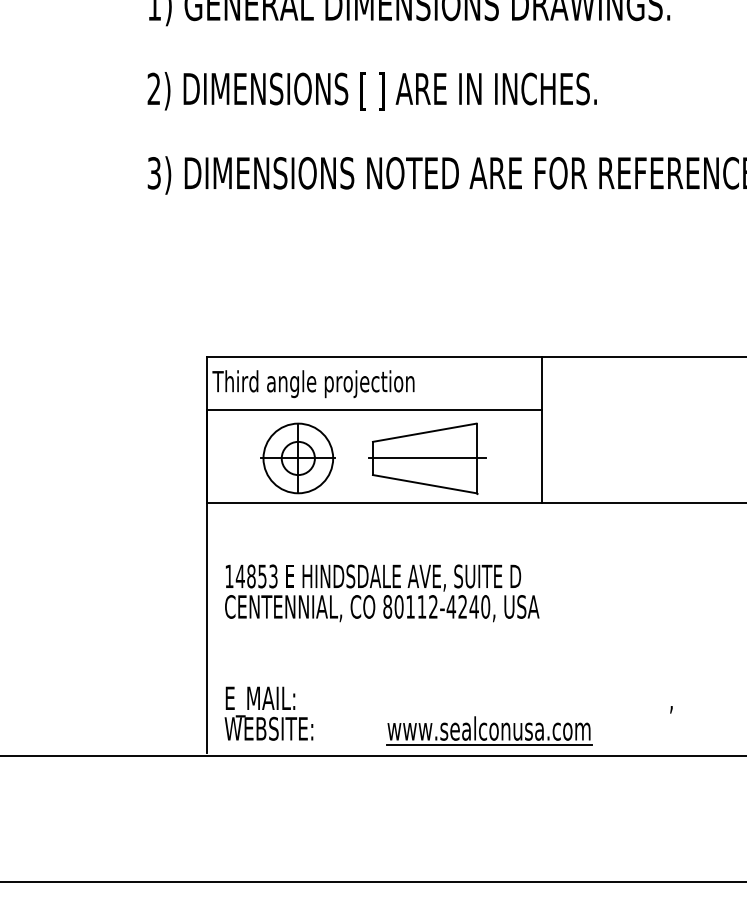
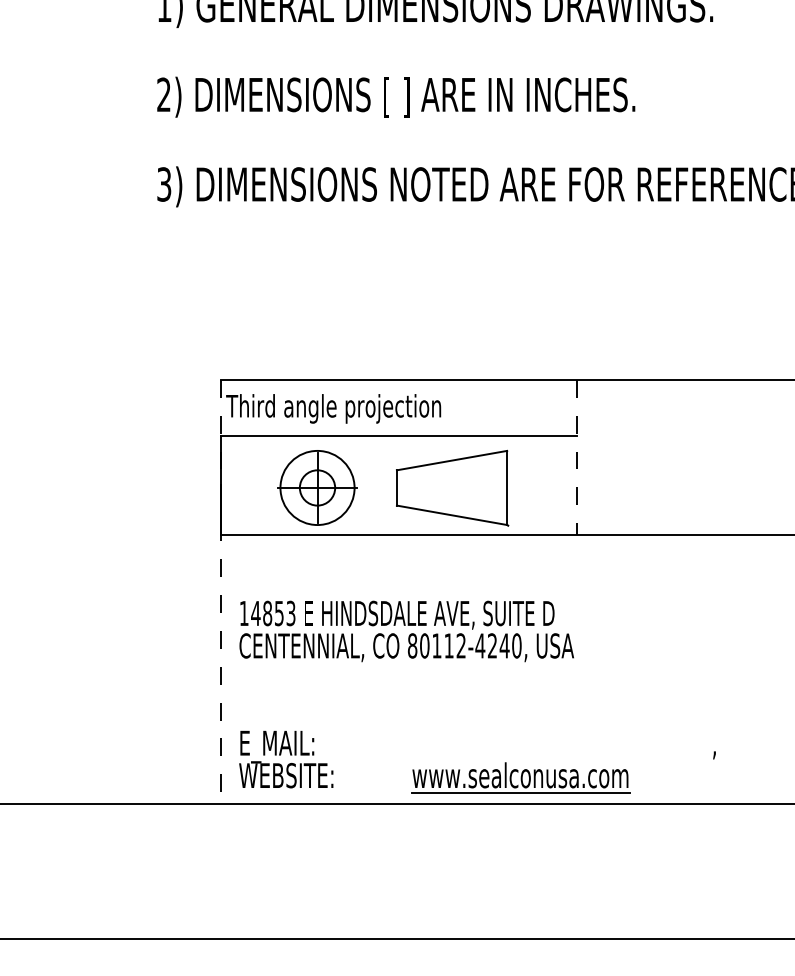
line: (541, 429) -> (576, 457), solid -> dashed
line: (426, 458) -> (453, 488), removed
line: (207, 555) -> (220, 591), solid -> dashed

